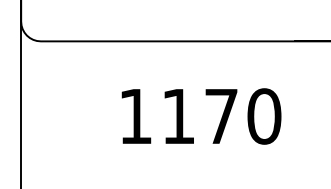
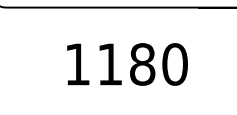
text: (221, 116) -> (142, 64), 1170 -> 1180

